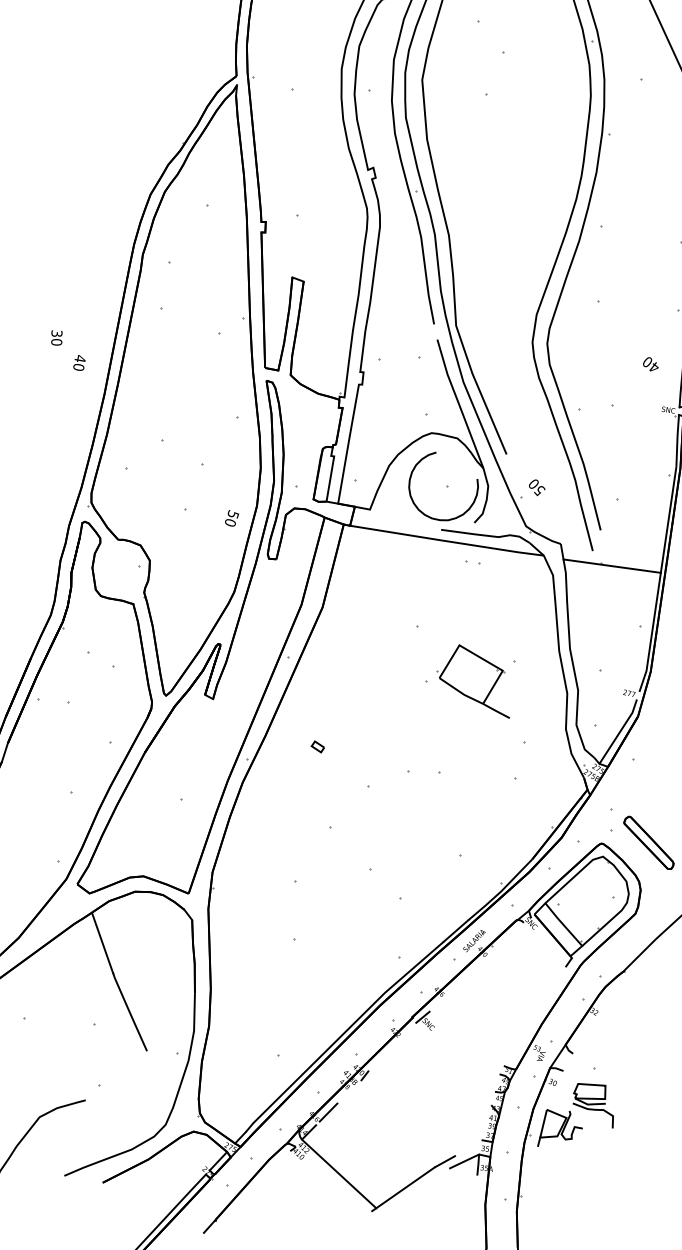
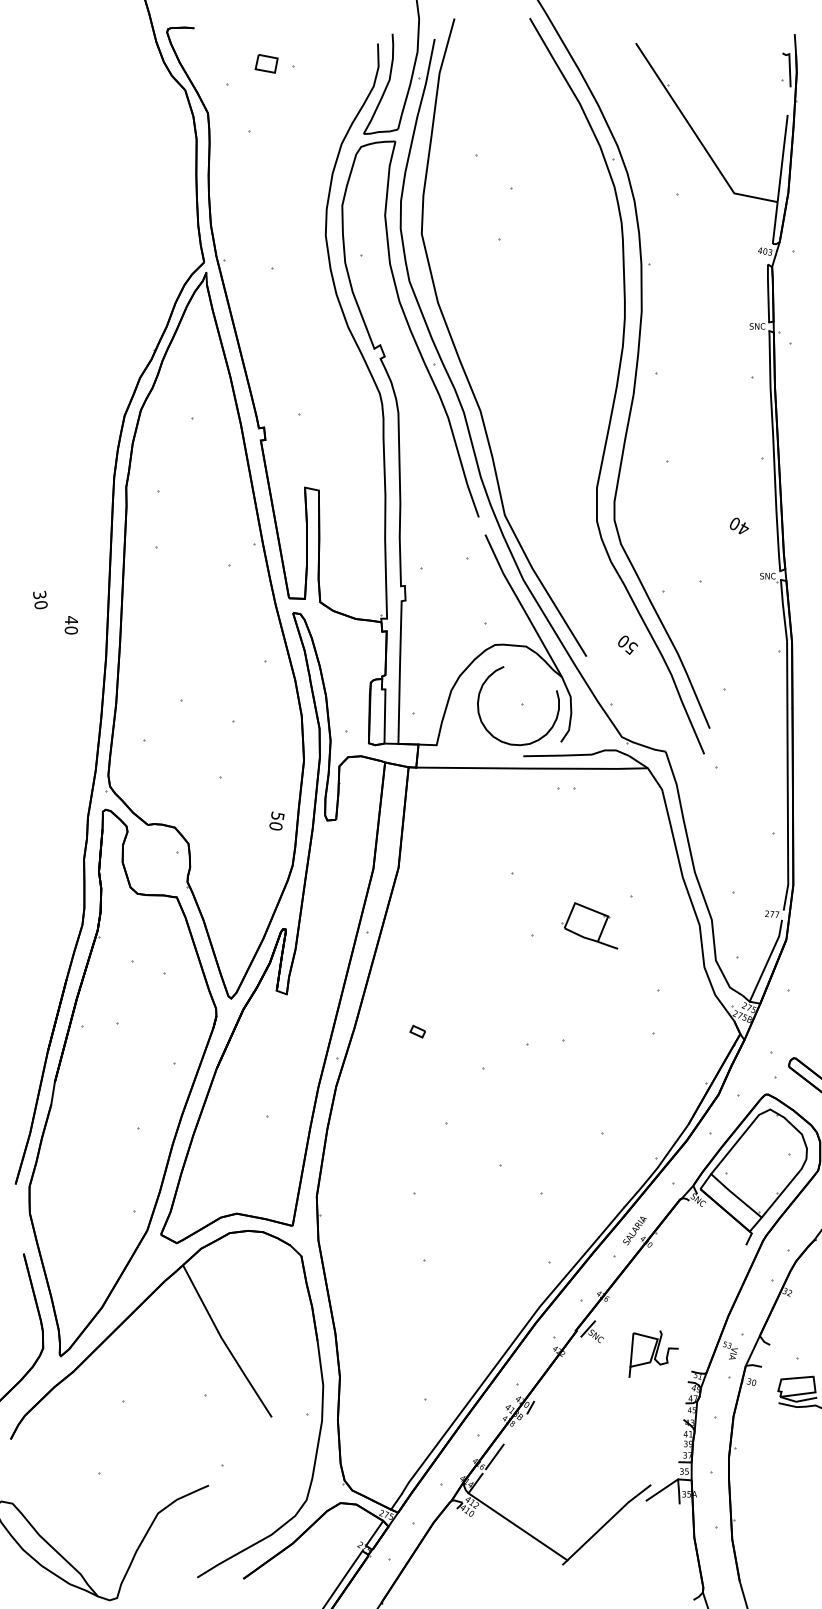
text: (537, 487) -> (628, 644), moved
text: (231, 518) -> (276, 820), moved
line: (612, 566) -> (729, 768), removed
part: (475, 679) -> (589, 925), size x0.6
part: (561, 1129) -> (653, 1353), moved

